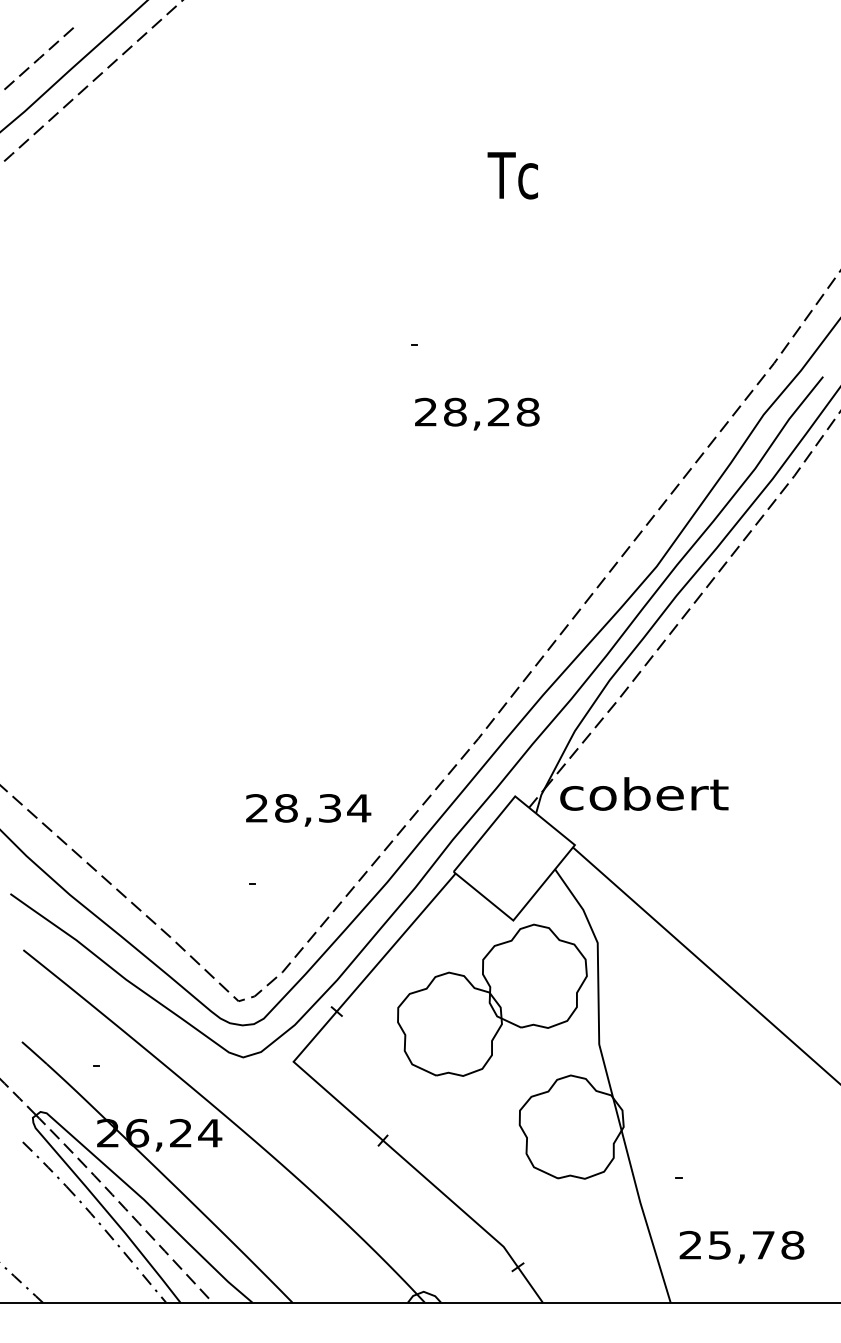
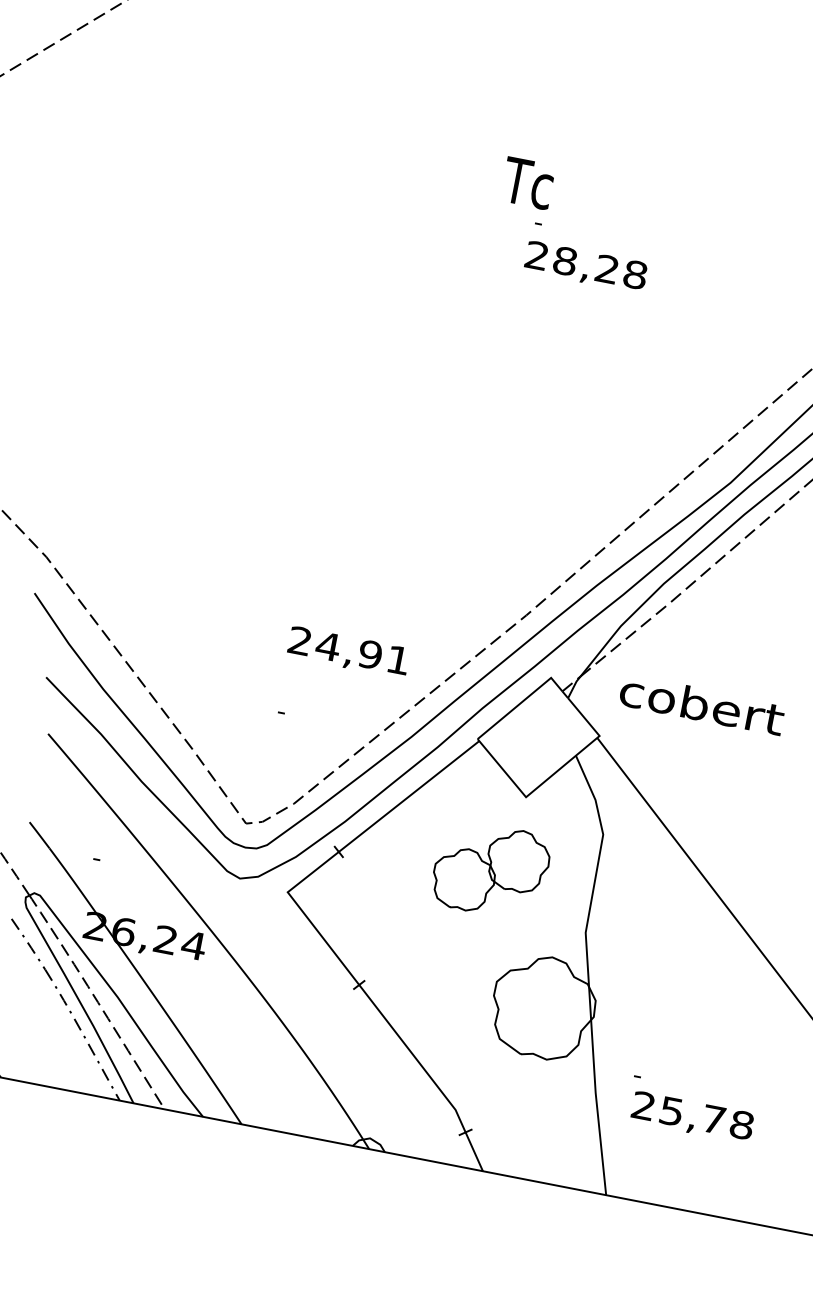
text: (512, 175) -> (527, 183), moved
text: (477, 413) -> (586, 266), moved
text: (644, 793) -> (702, 704), moved
text: (322, 808) -> (363, 653), 28,34 -> 24,91
part: (492, 999) -> (491, 869), size x0.6
text: (741, 1246) -> (692, 1116), moved

